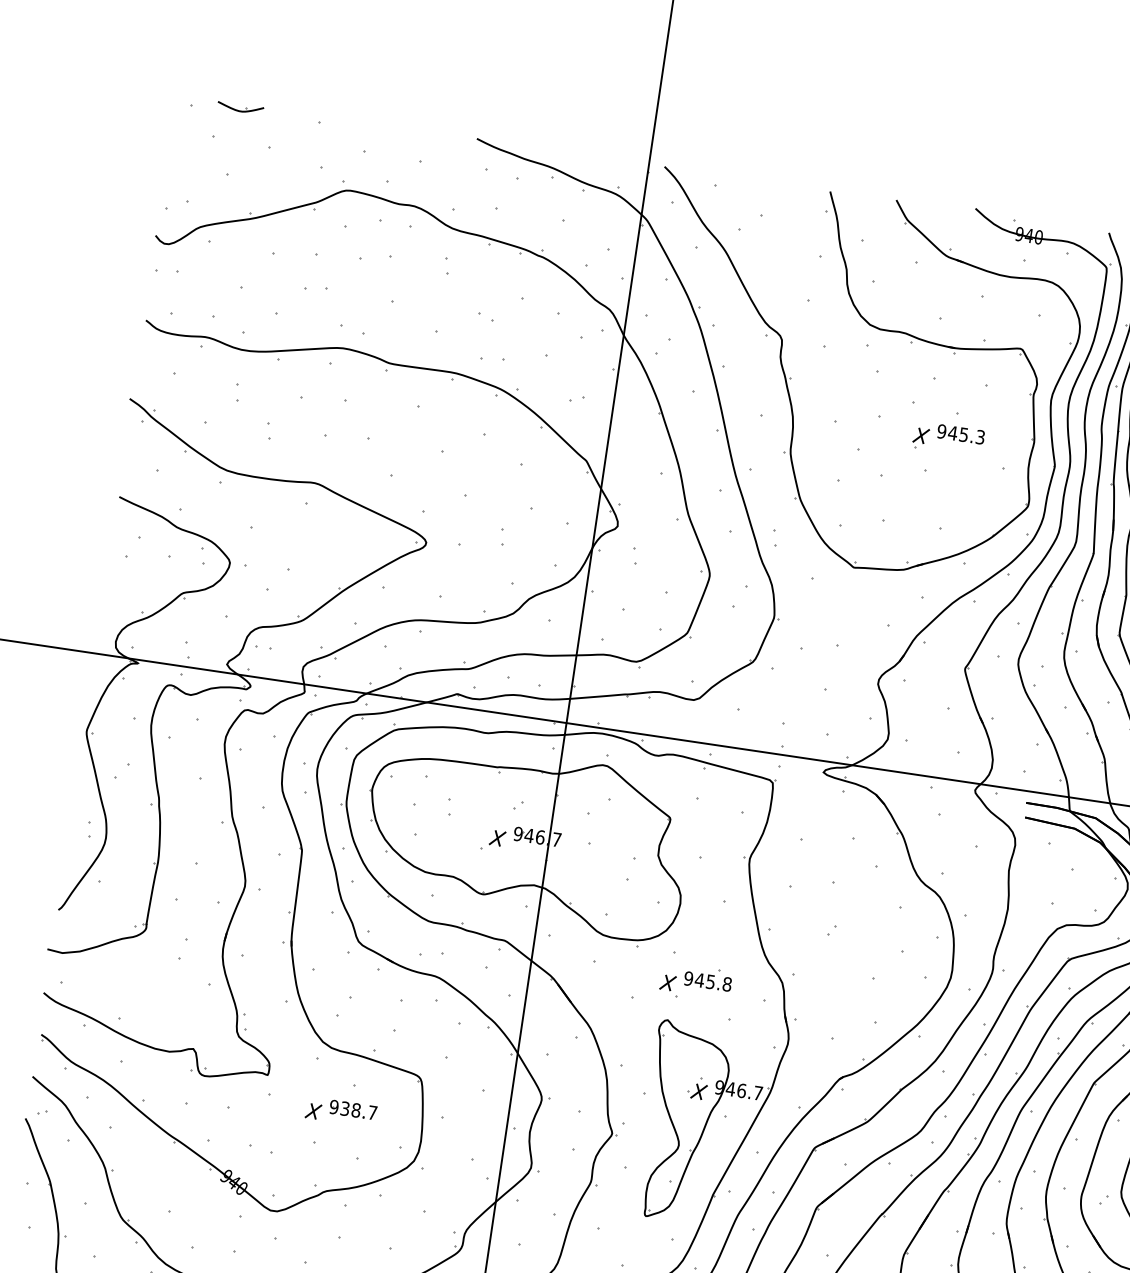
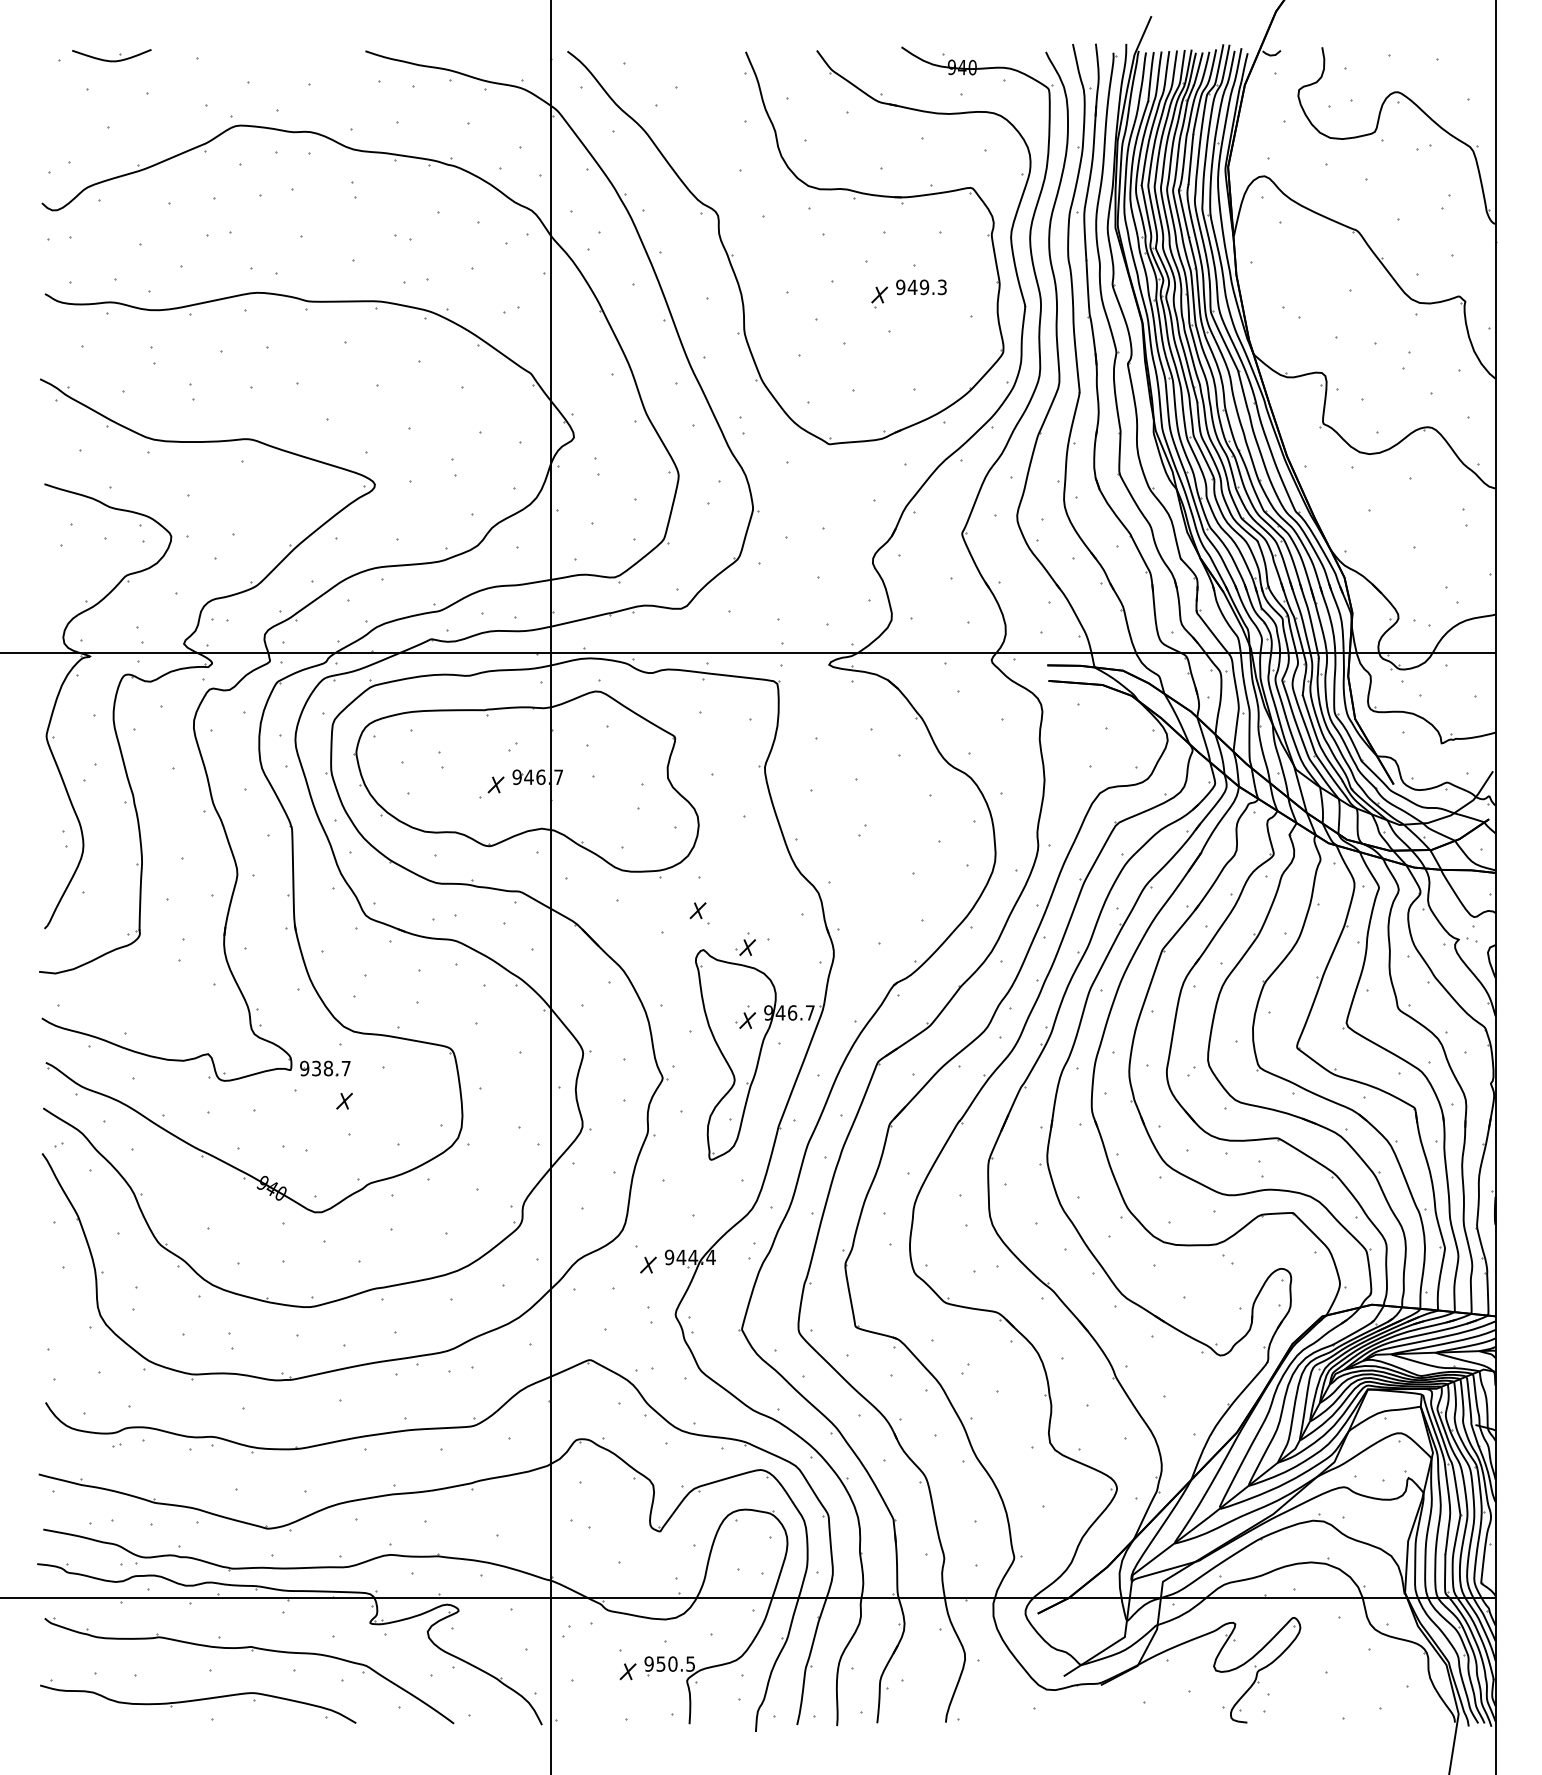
part: (240, 107) -> (111, 55), size x1.6
text: (964, 434) -> (924, 286), 945.3 -> 949.3
part: (708, 978) -> (739, 899), removed
part: (707, 1019) -> (745, 943), added
part: (353, 1109) -> (325, 1068), moved

